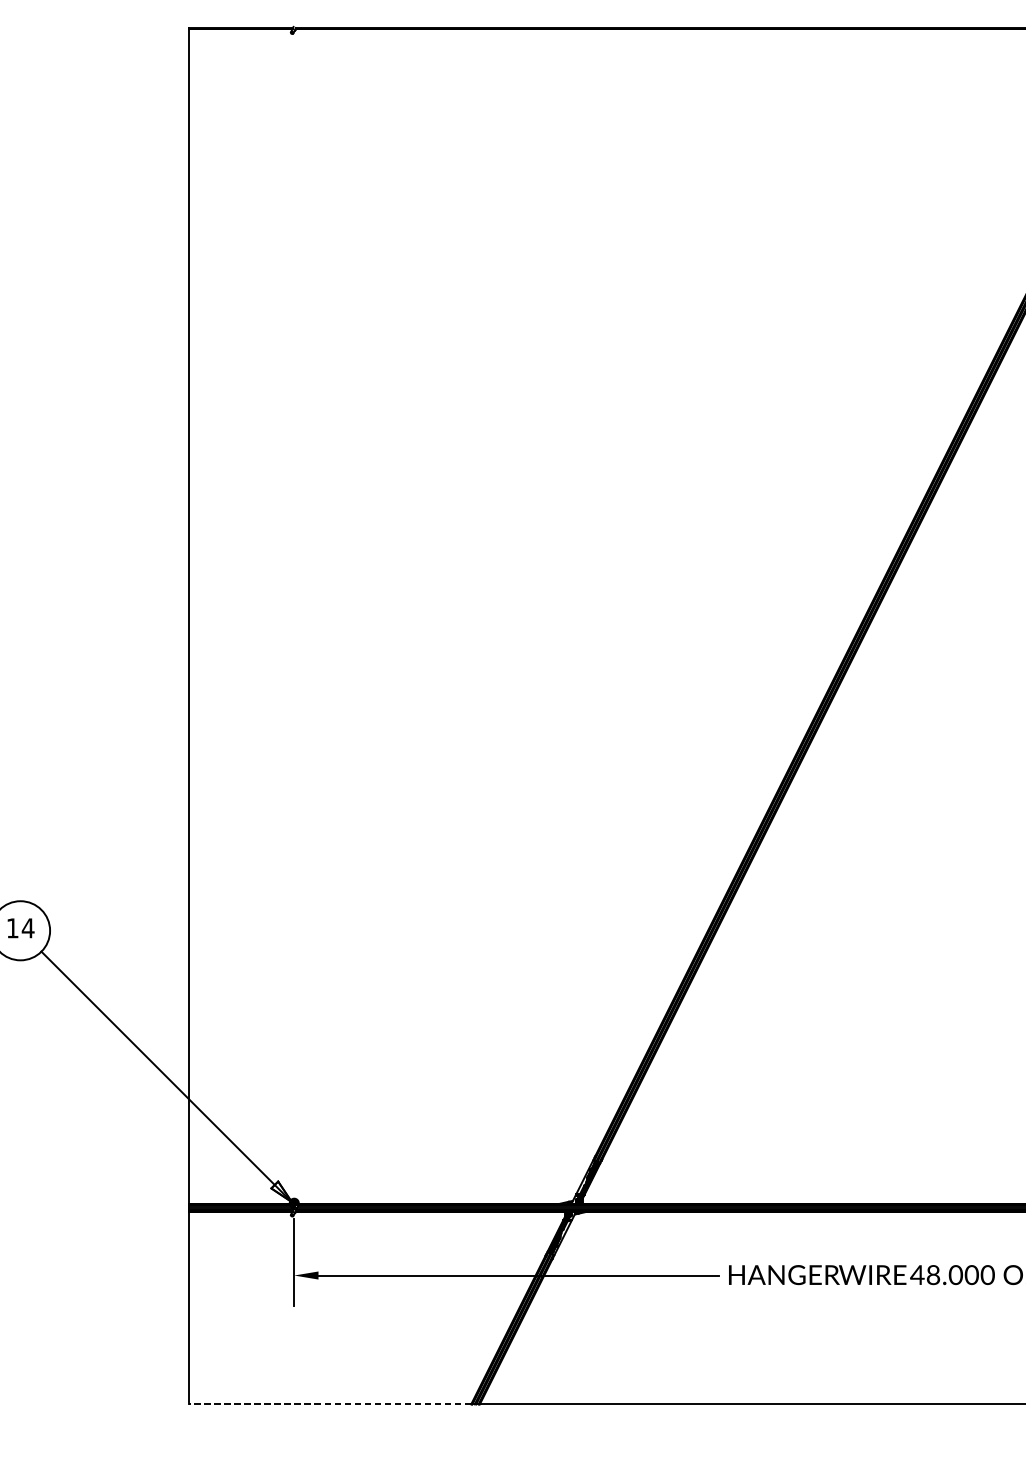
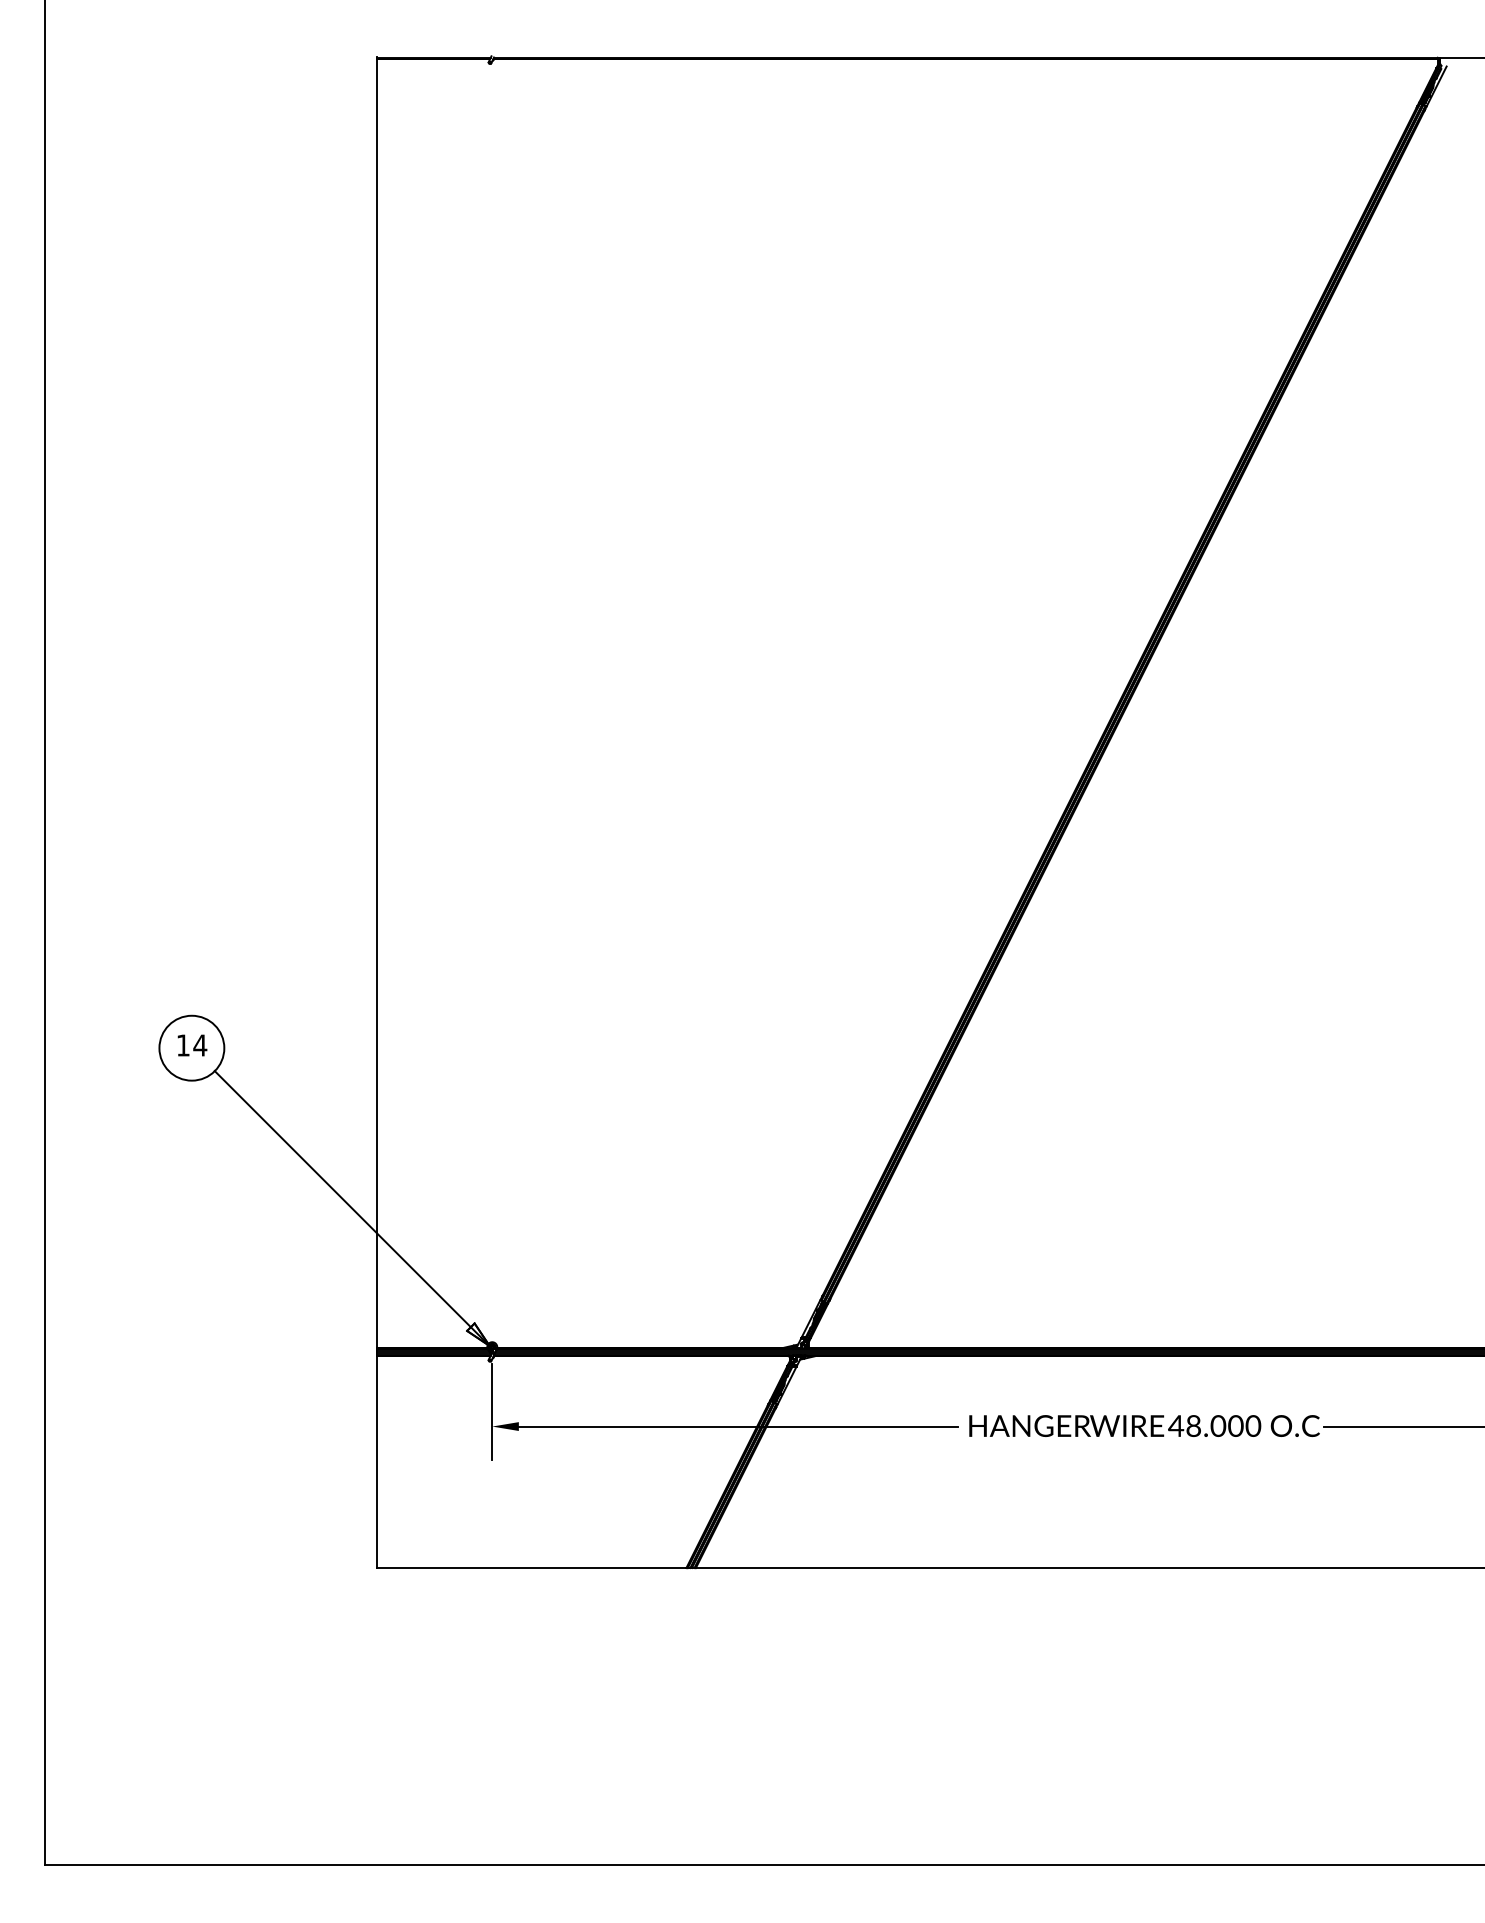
line: (330, 1404) -> (531, 1568), dashed -> solid

